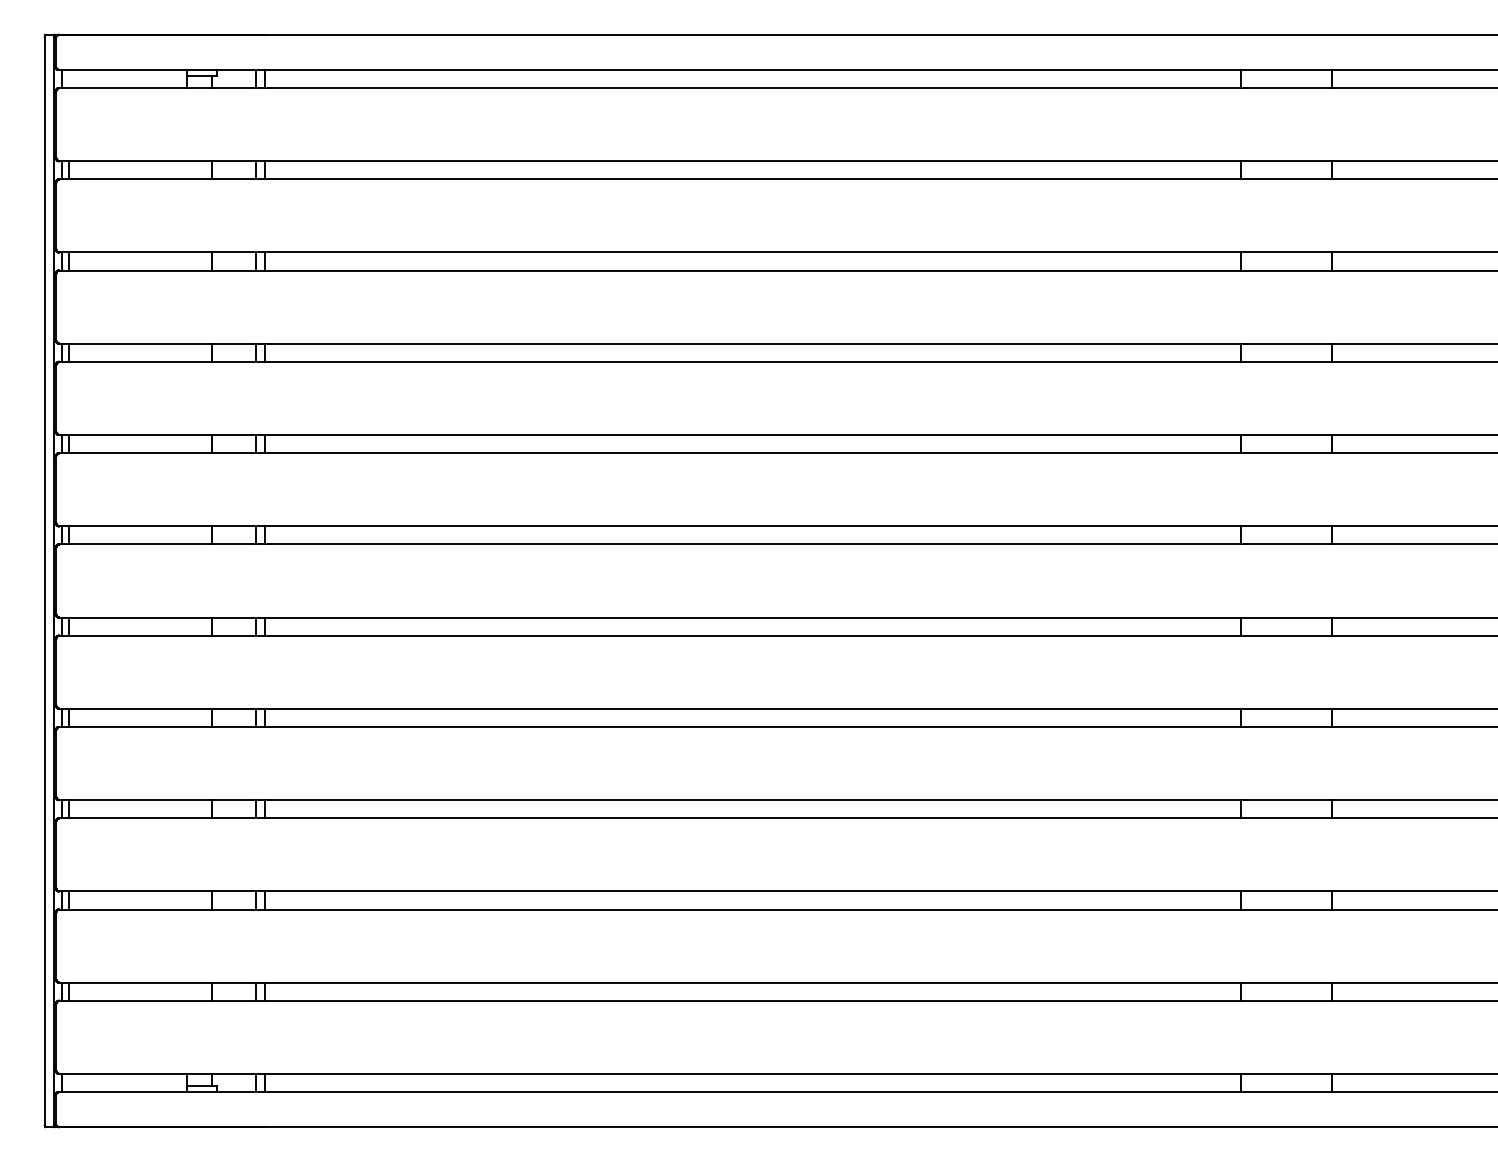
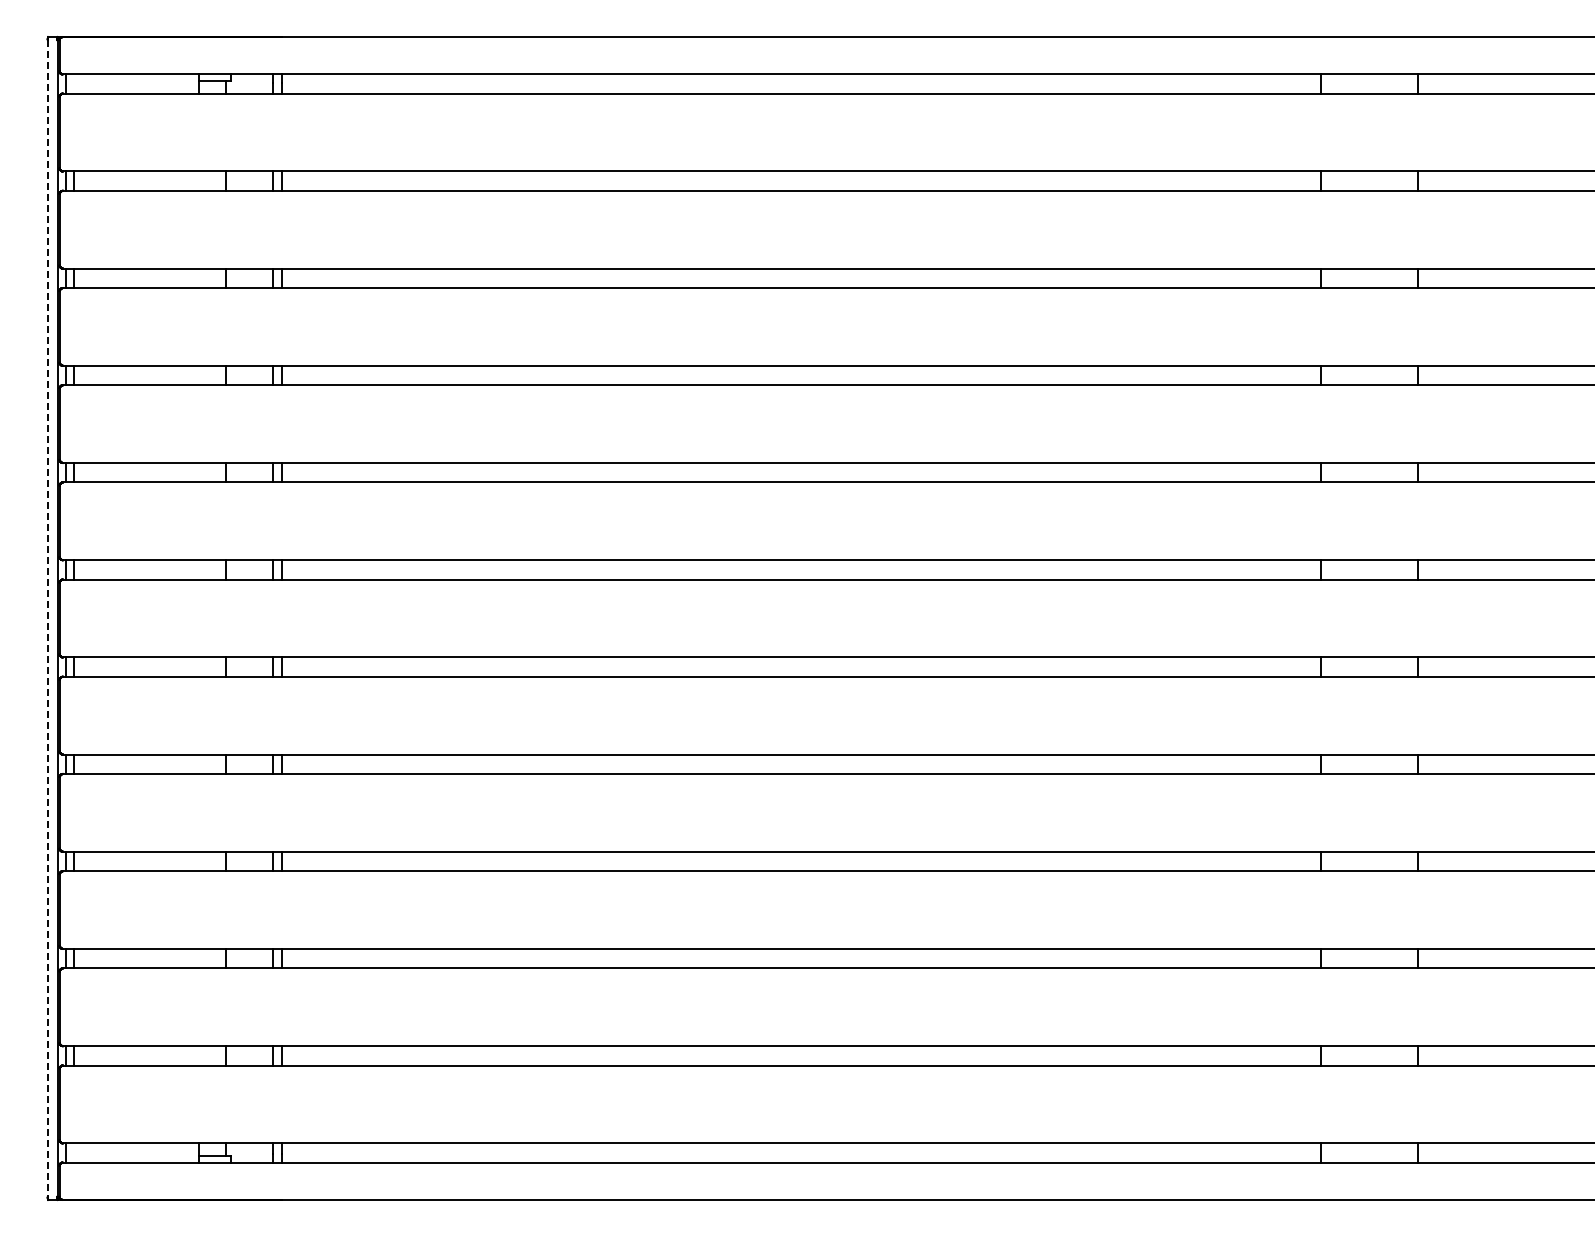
line: (44, 581) -> (47, 618), solid -> dashed

